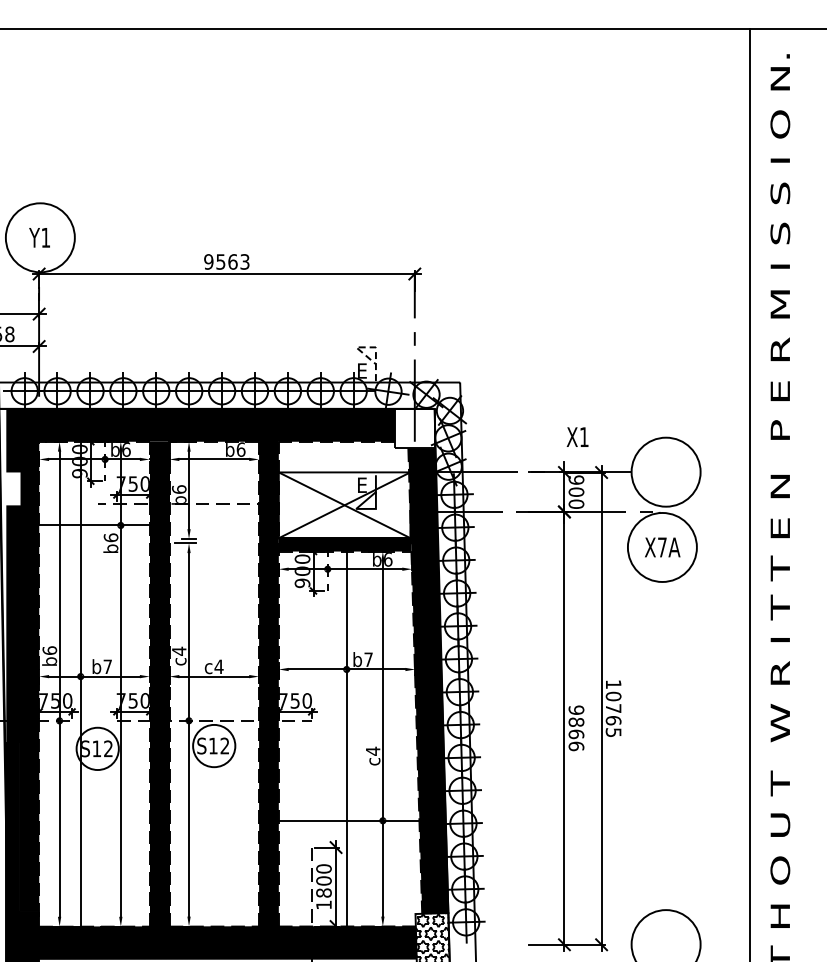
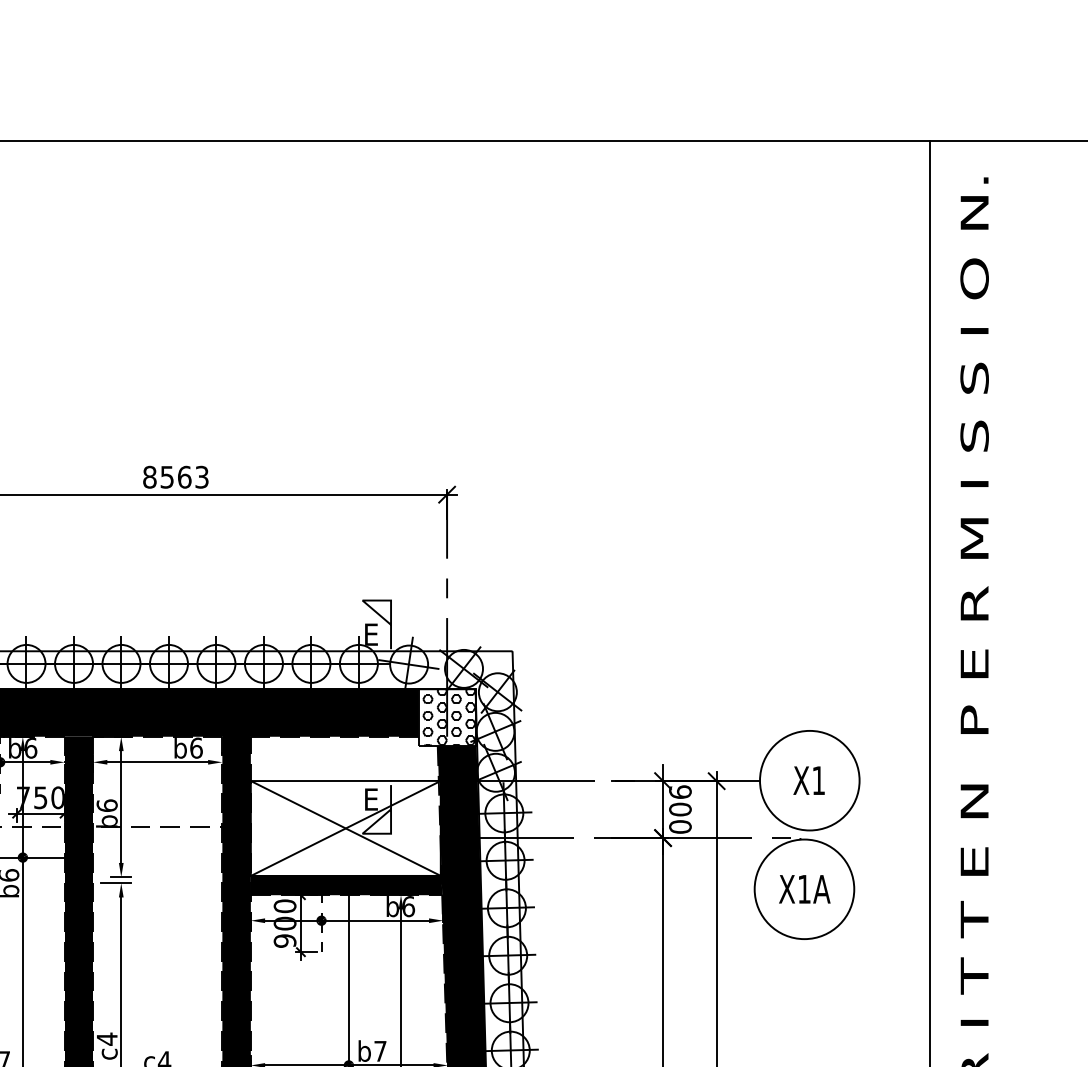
text: (208, 261) -> (149, 476), 9563 -> 8563
line: (370, 347) -> (383, 600), dashed -> solid
hatch: (416, 428) -> (449, 717), added
text: (577, 436) -> (808, 779), moved
text: (662, 547) -> (804, 889), X7A -> X1A

